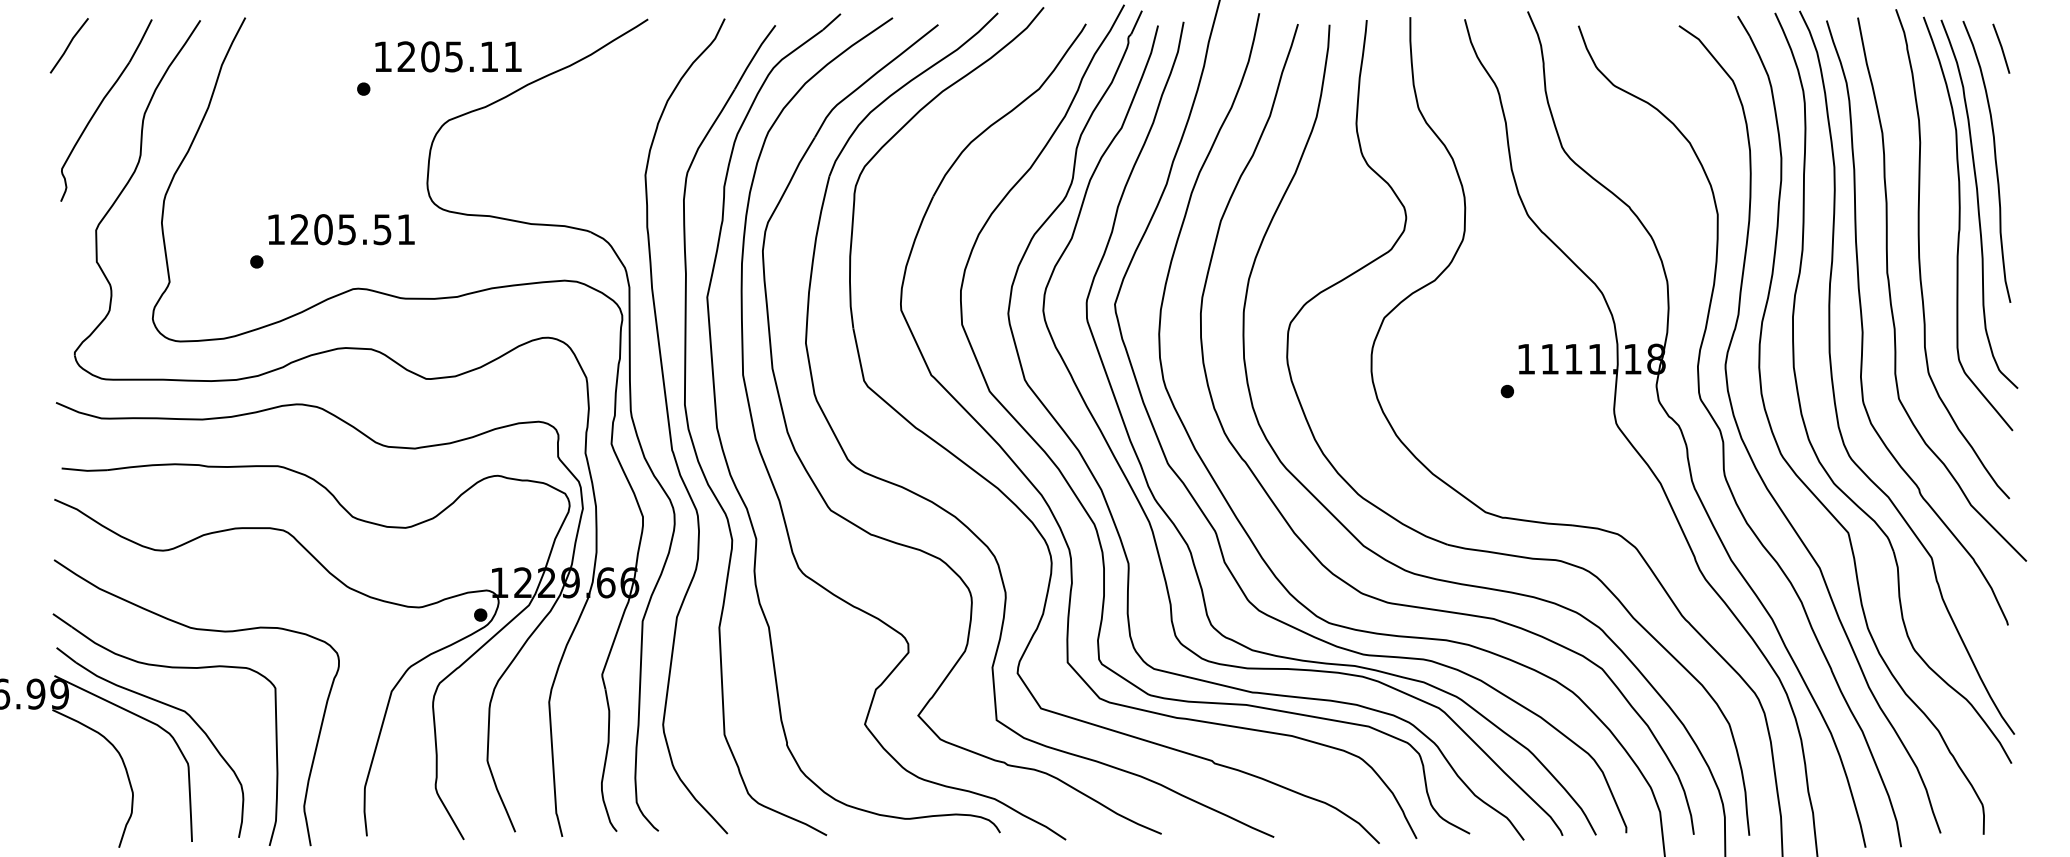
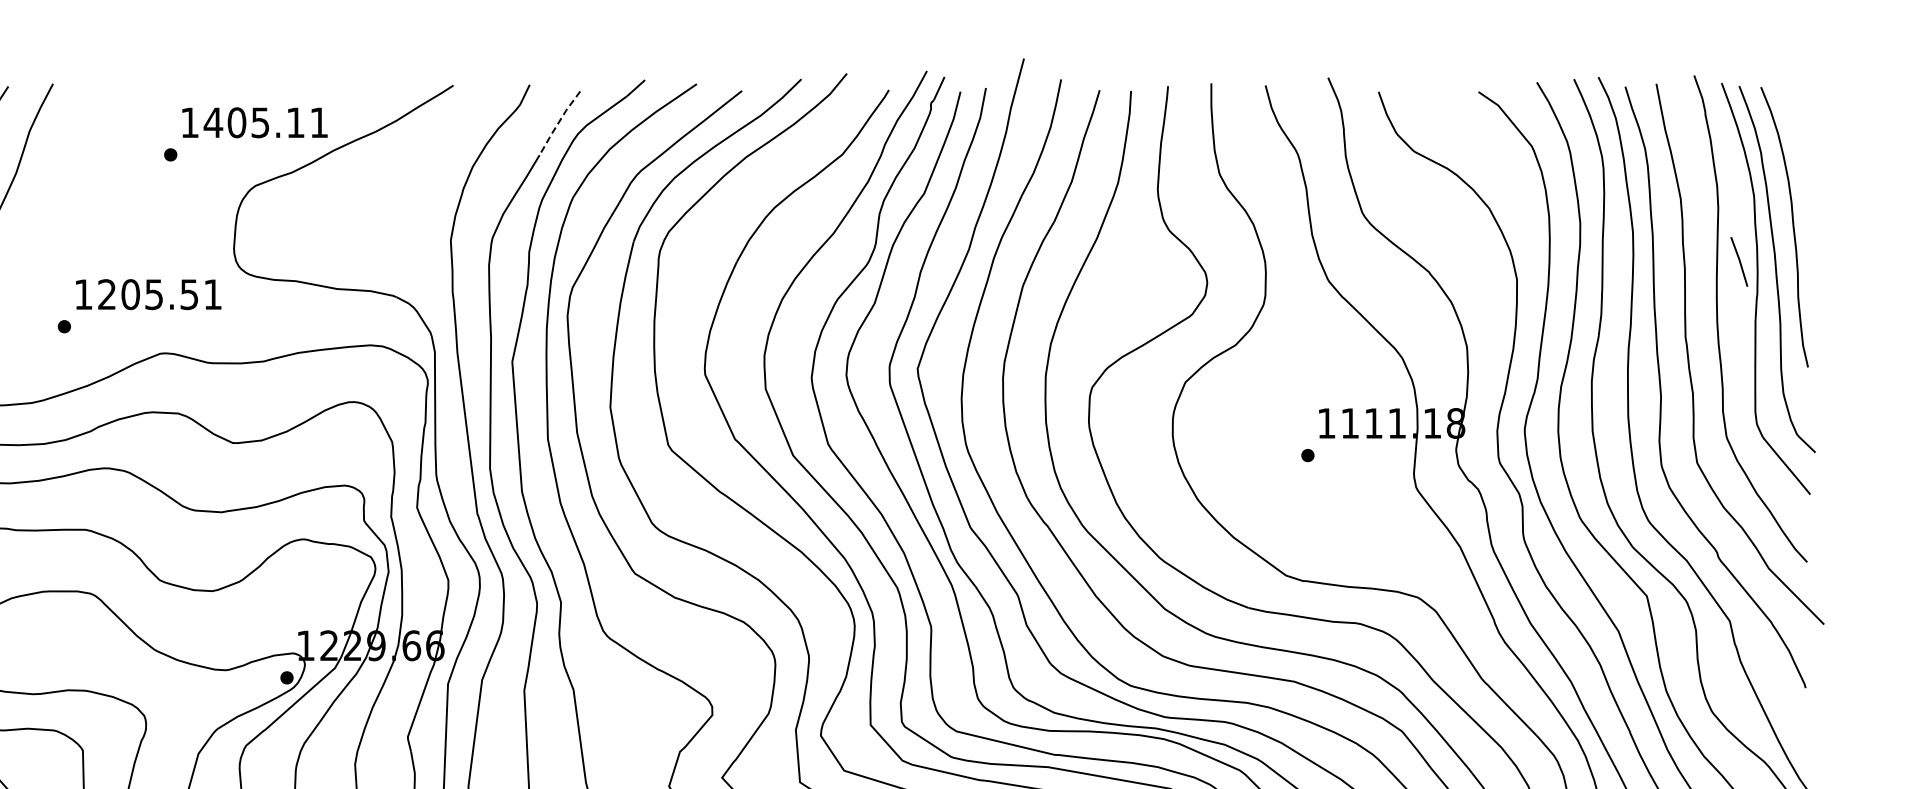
line: (2001, 48) -> (1739, 261), moved
text: (406, 56) -> (213, 122), 1205.11 -> 1405.11
line: (754, 56) -> (559, 122), solid -> dashed

